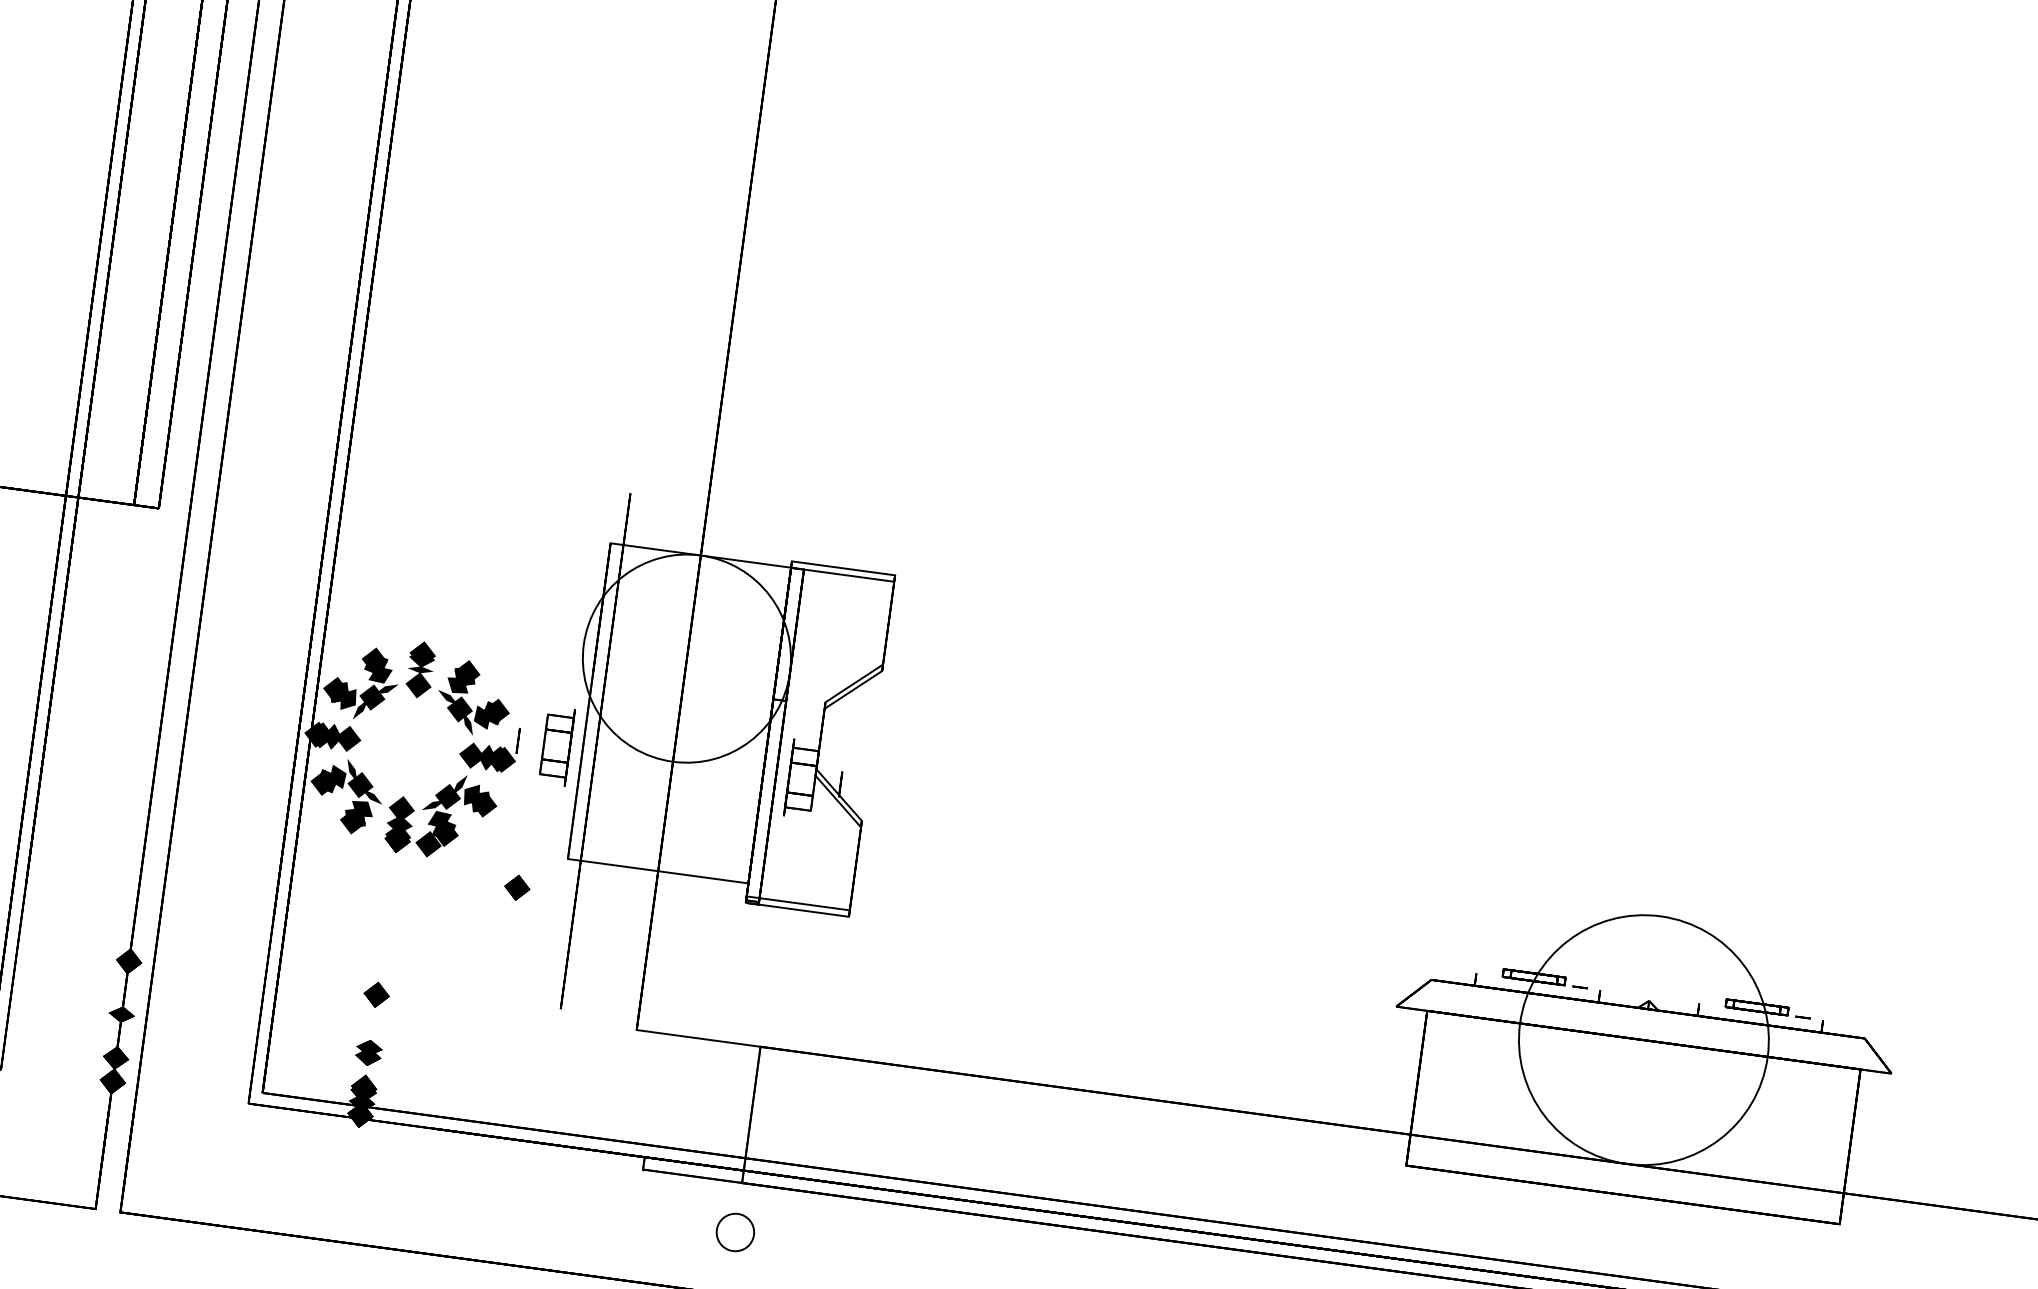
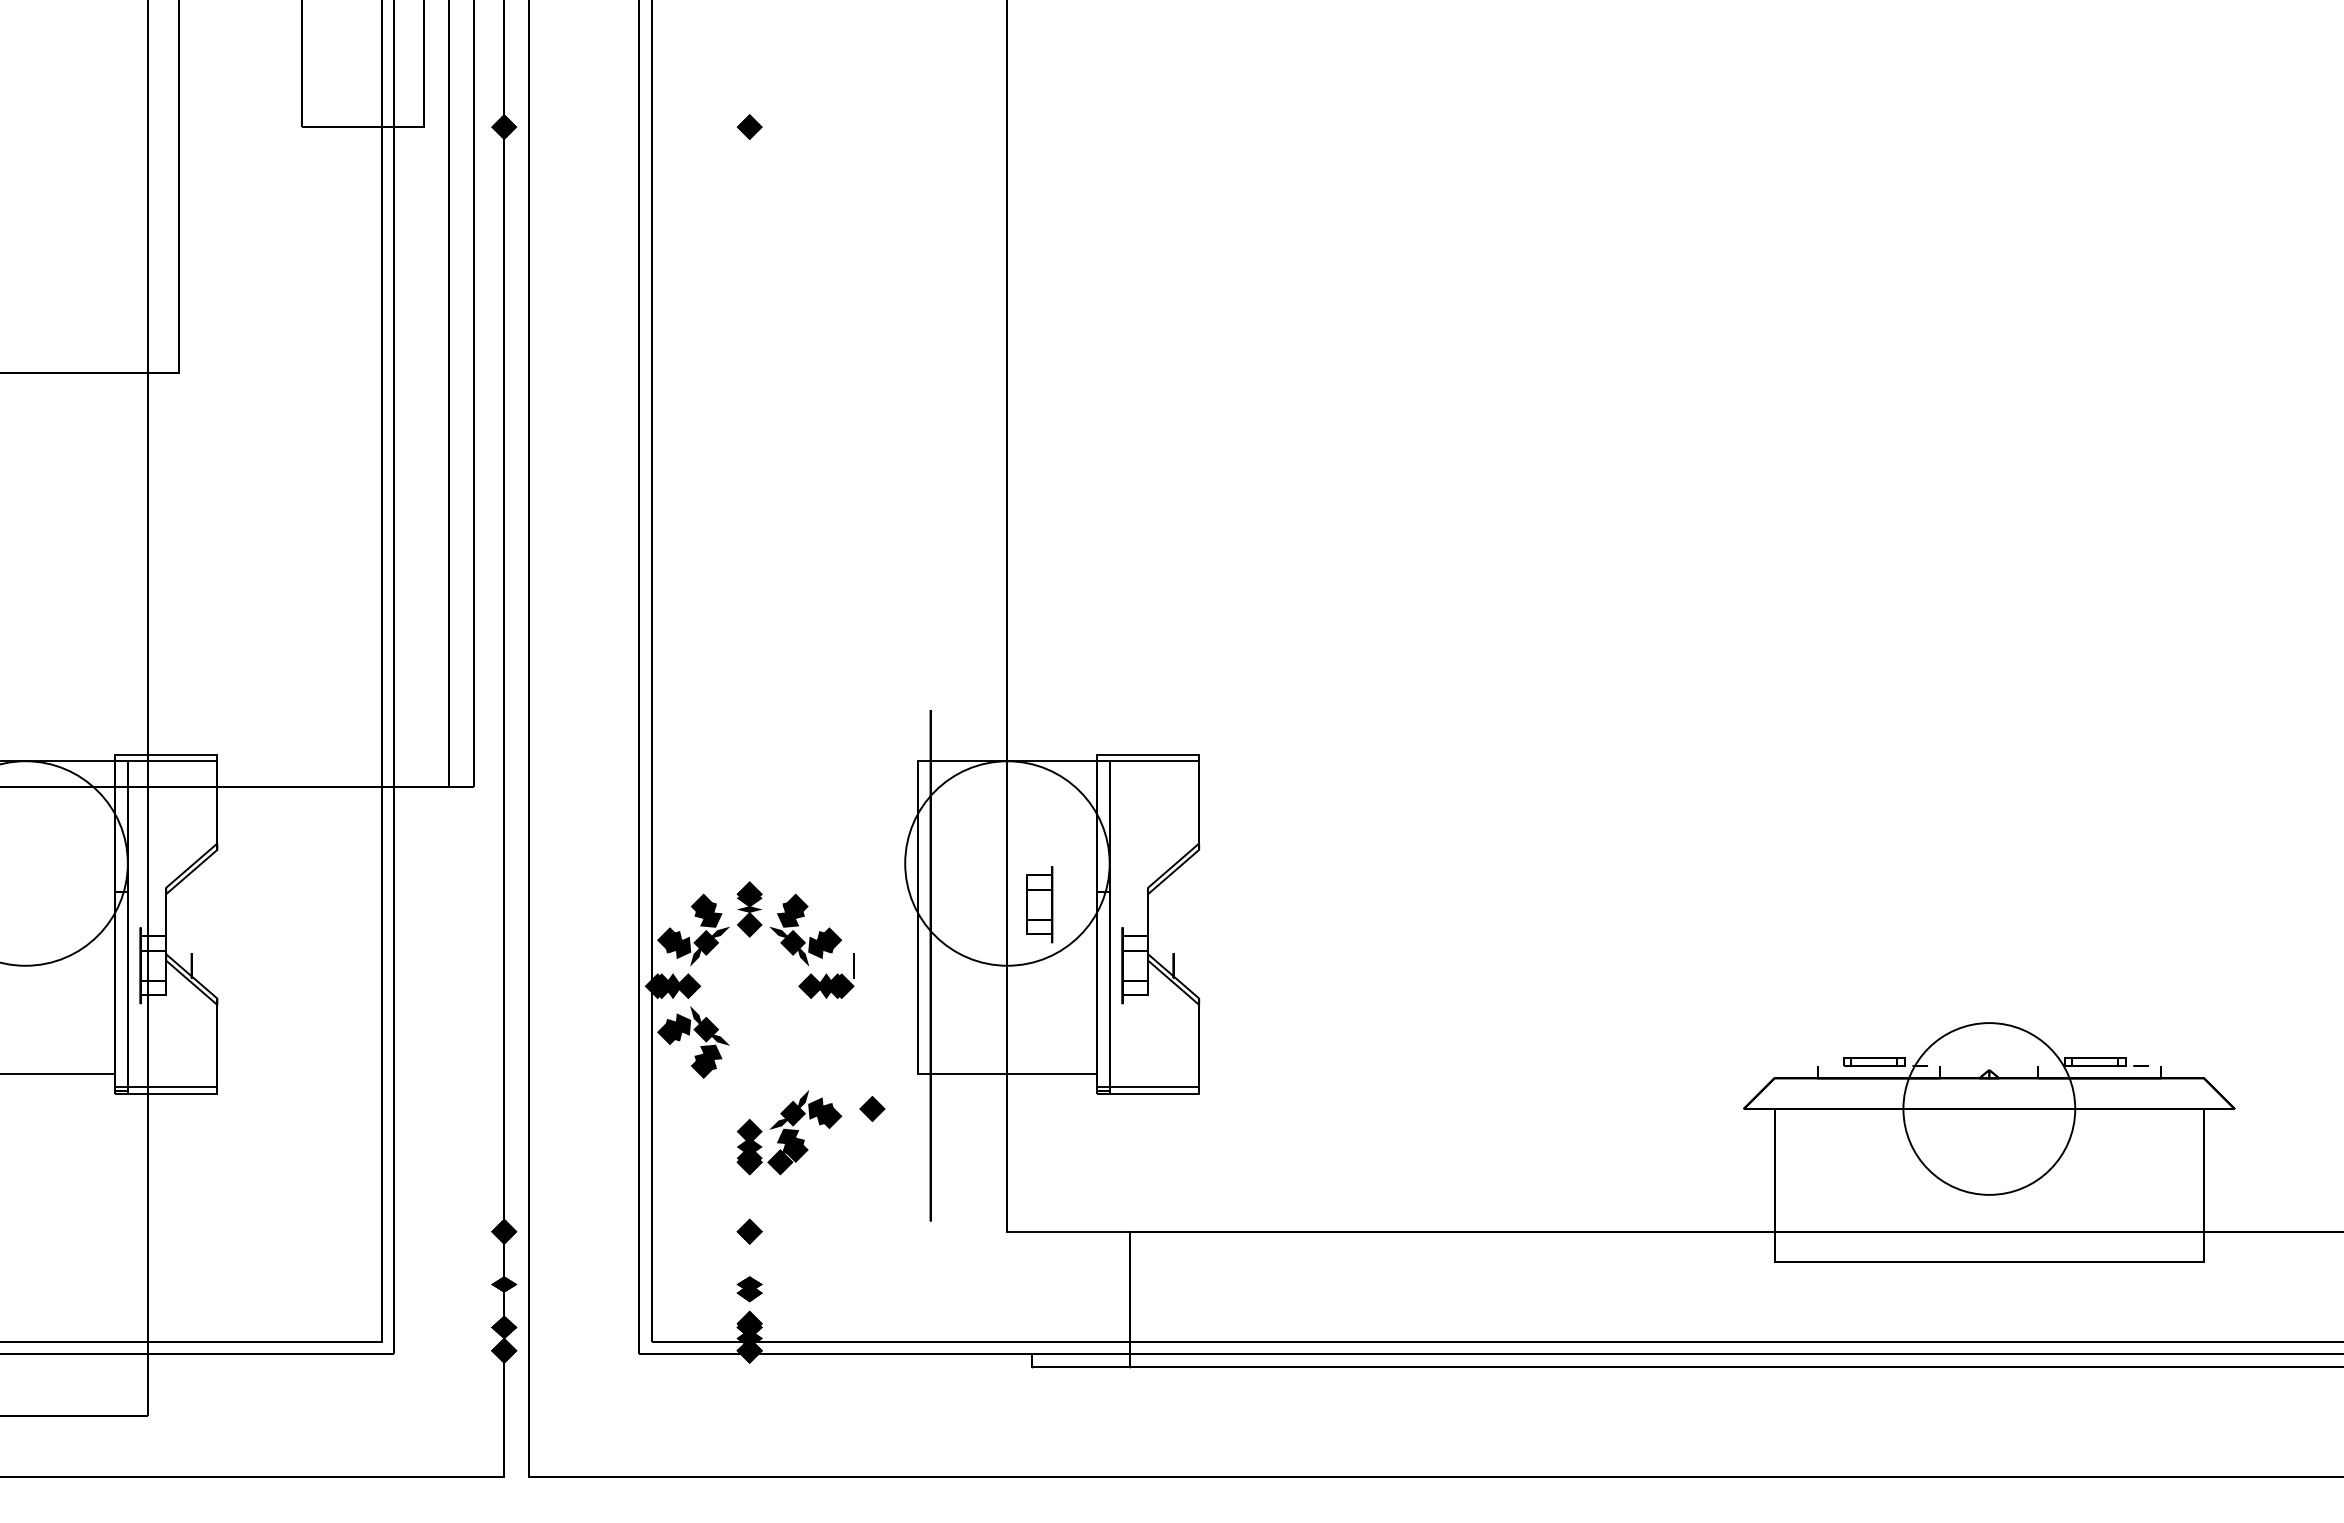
part: (557, 745) -> (1039, 904), moved
part: (441, 815) -> (789, 1132), moved
circle: (1644, 1039) -> (1989, 1108), size x0.7
circle: (734, 1232) -> (1129, 1415), removed

